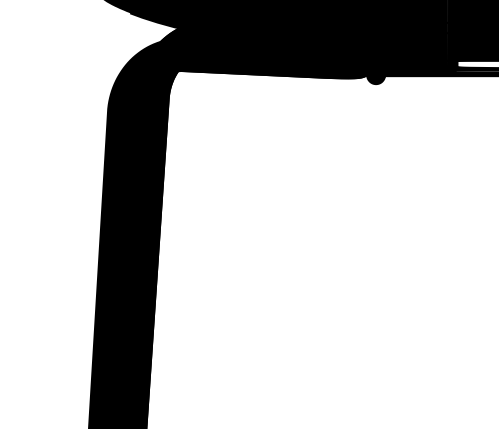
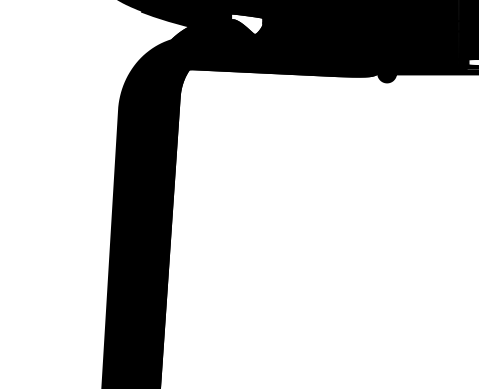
fill: (236, 25) -> (247, 23), removed

